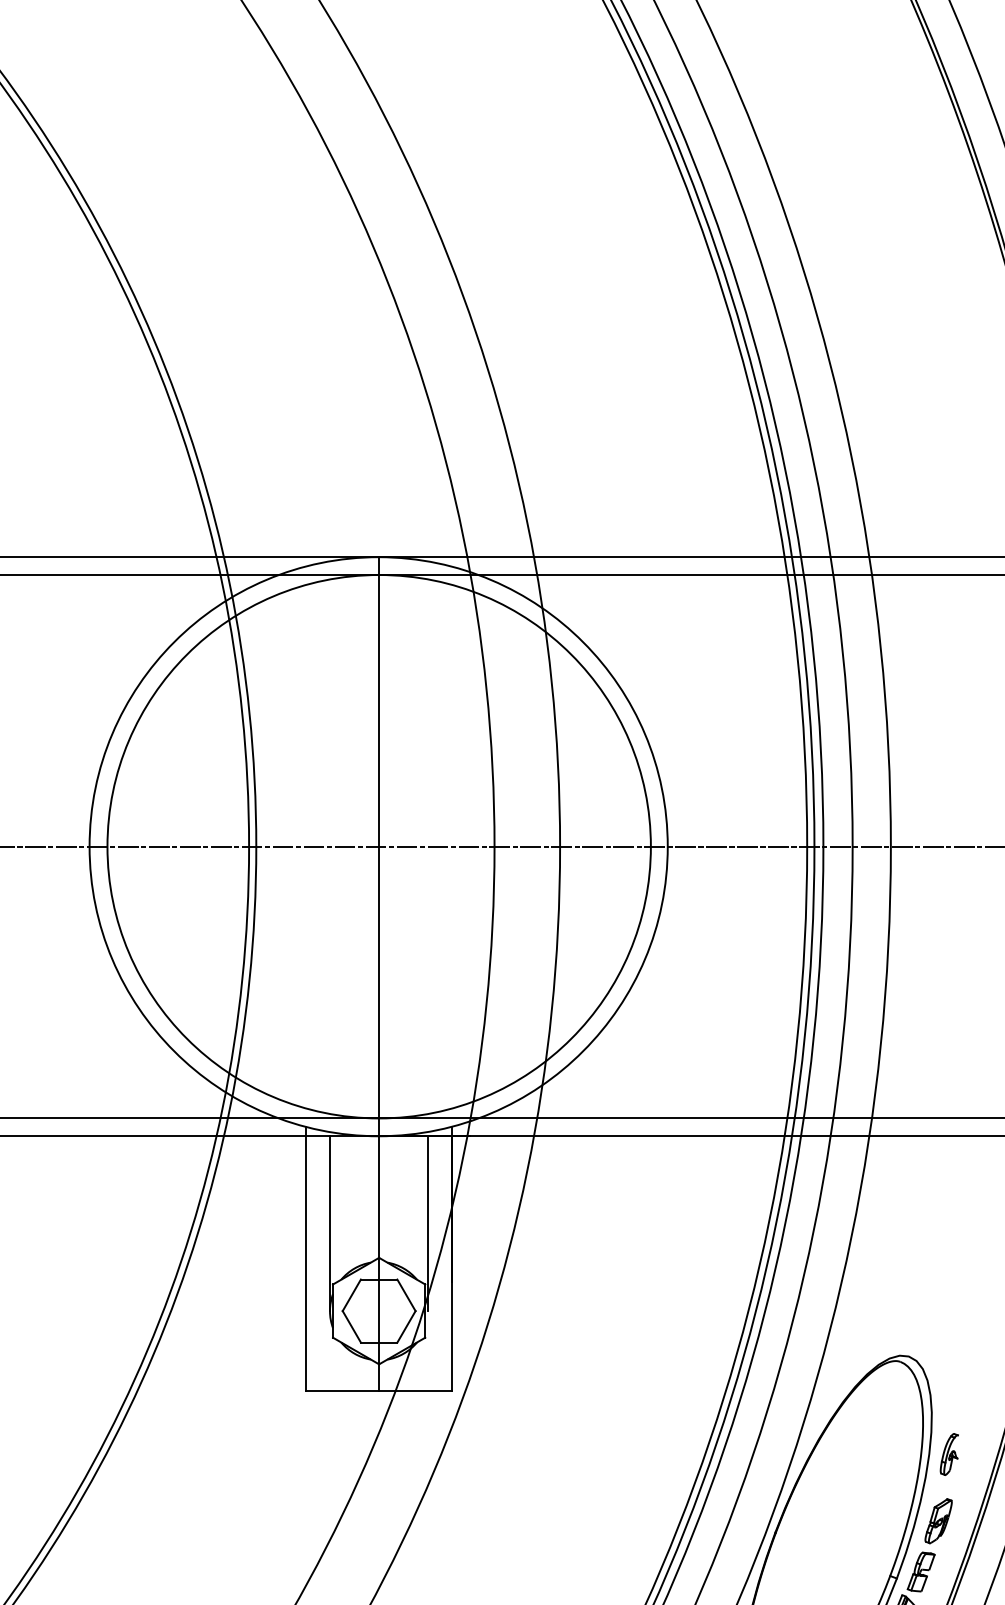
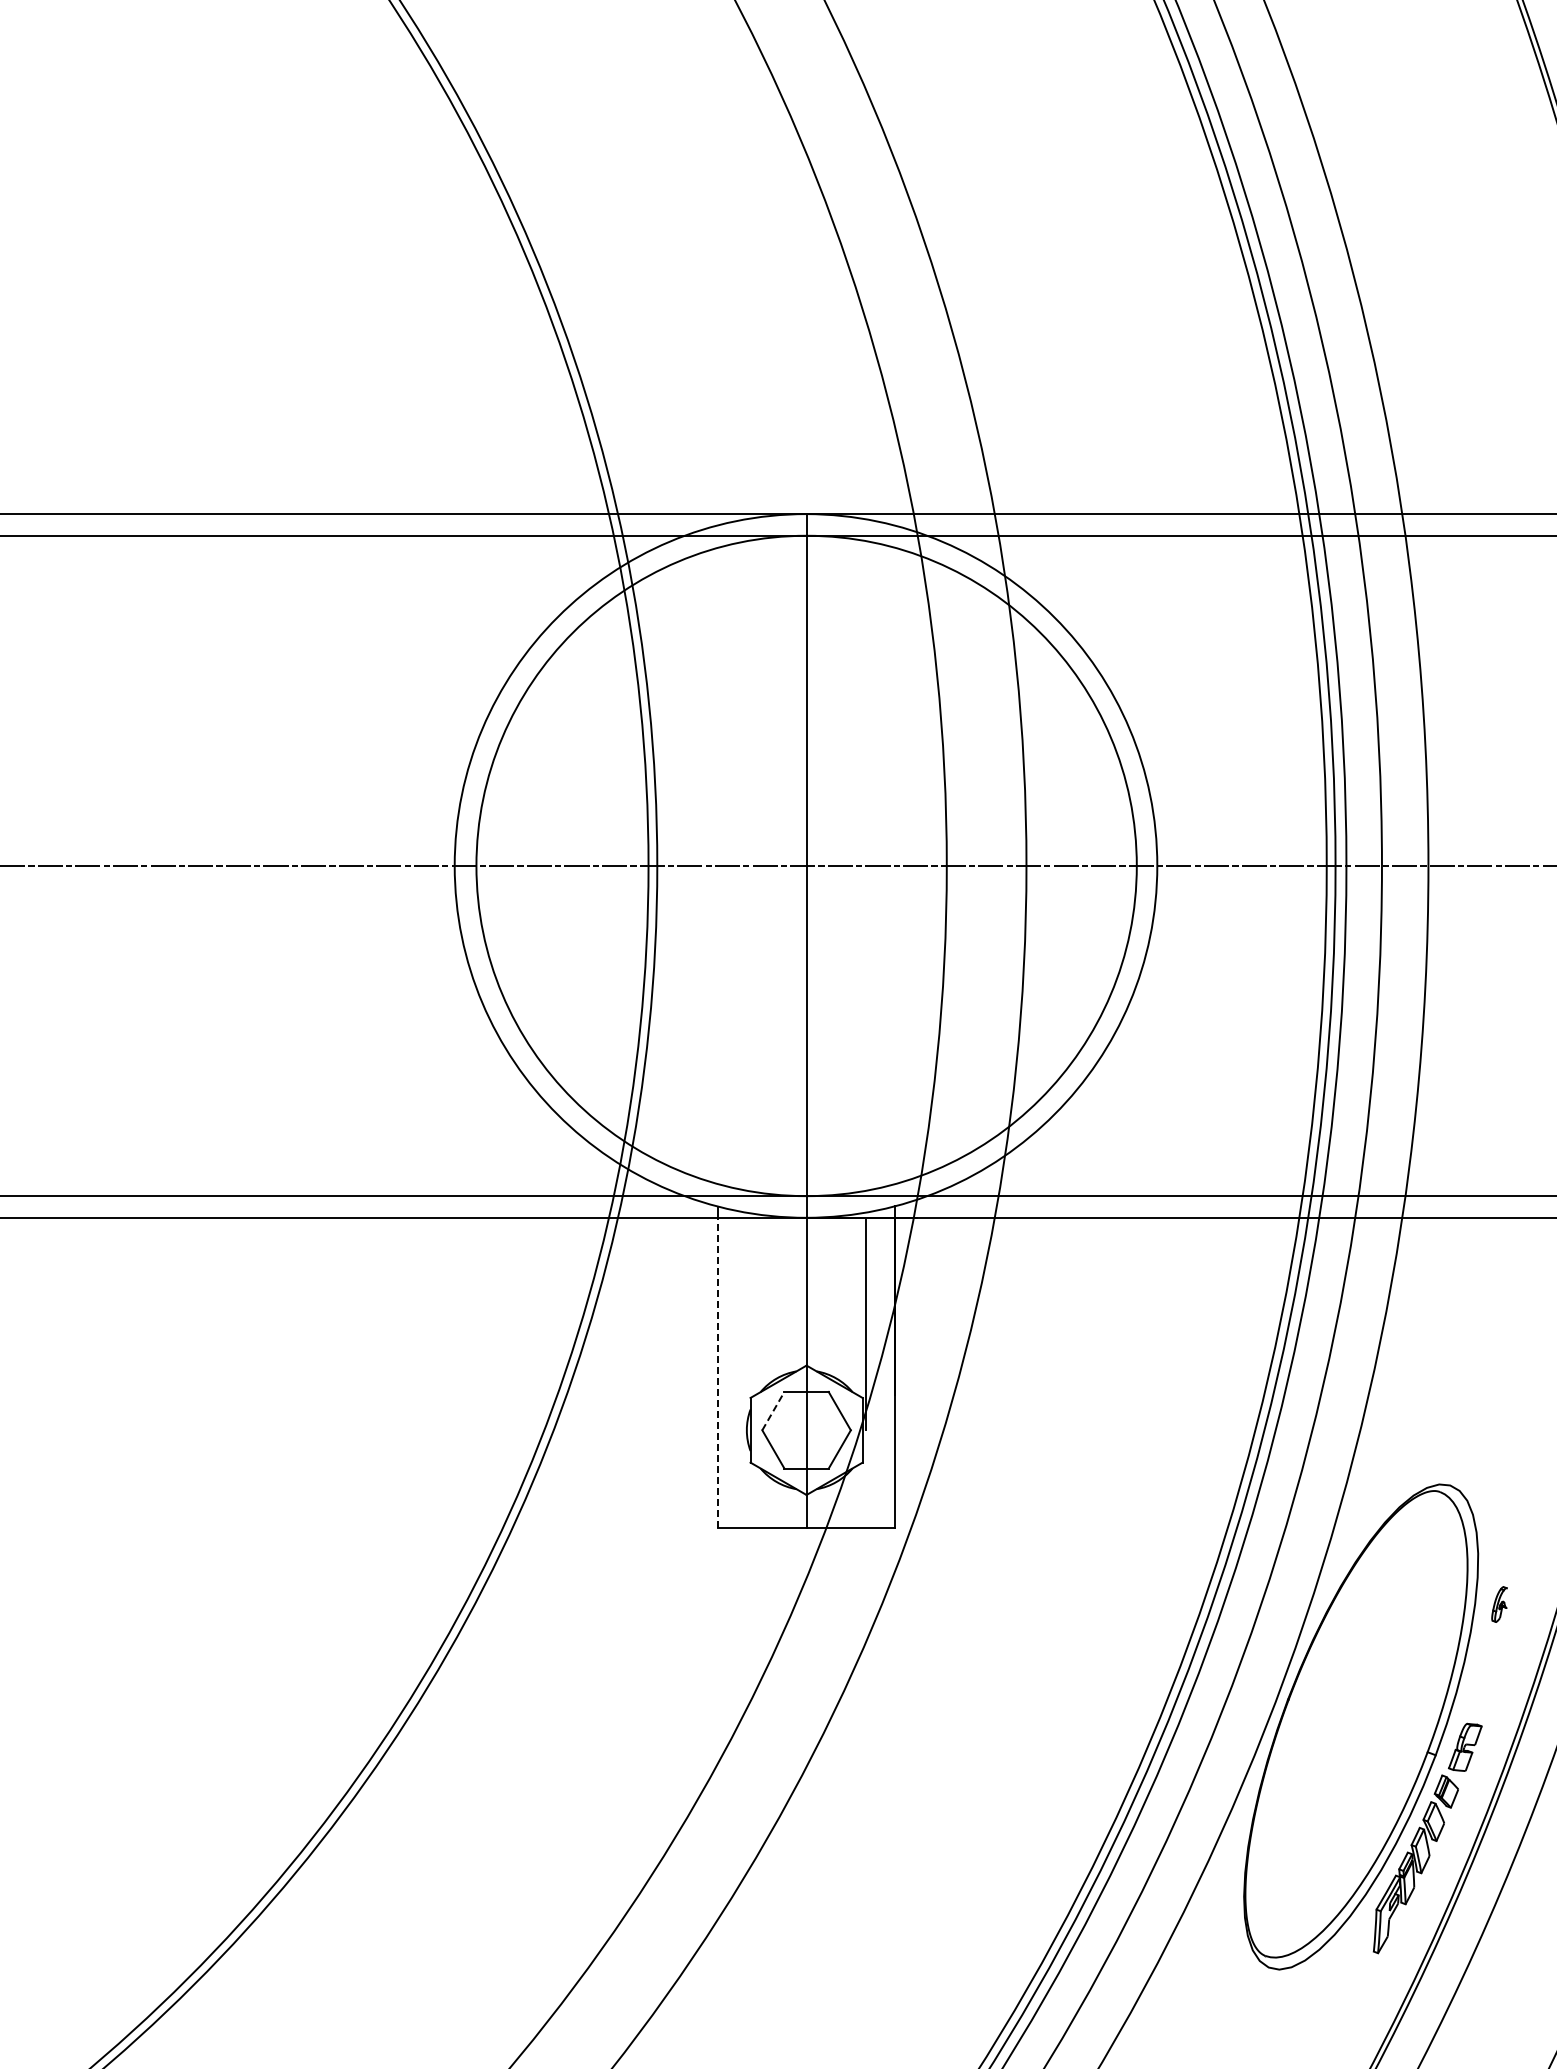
line: (329, 1223) -> (746, 1323), removed
line: (306, 1263) -> (718, 1372), solid -> dashed
line: (351, 1294) -> (773, 1410), solid -> dashed
part: (949, 1454) -> (1499, 1604), size x0.7
part: (938, 1521) -> (1486, 1685), removed

